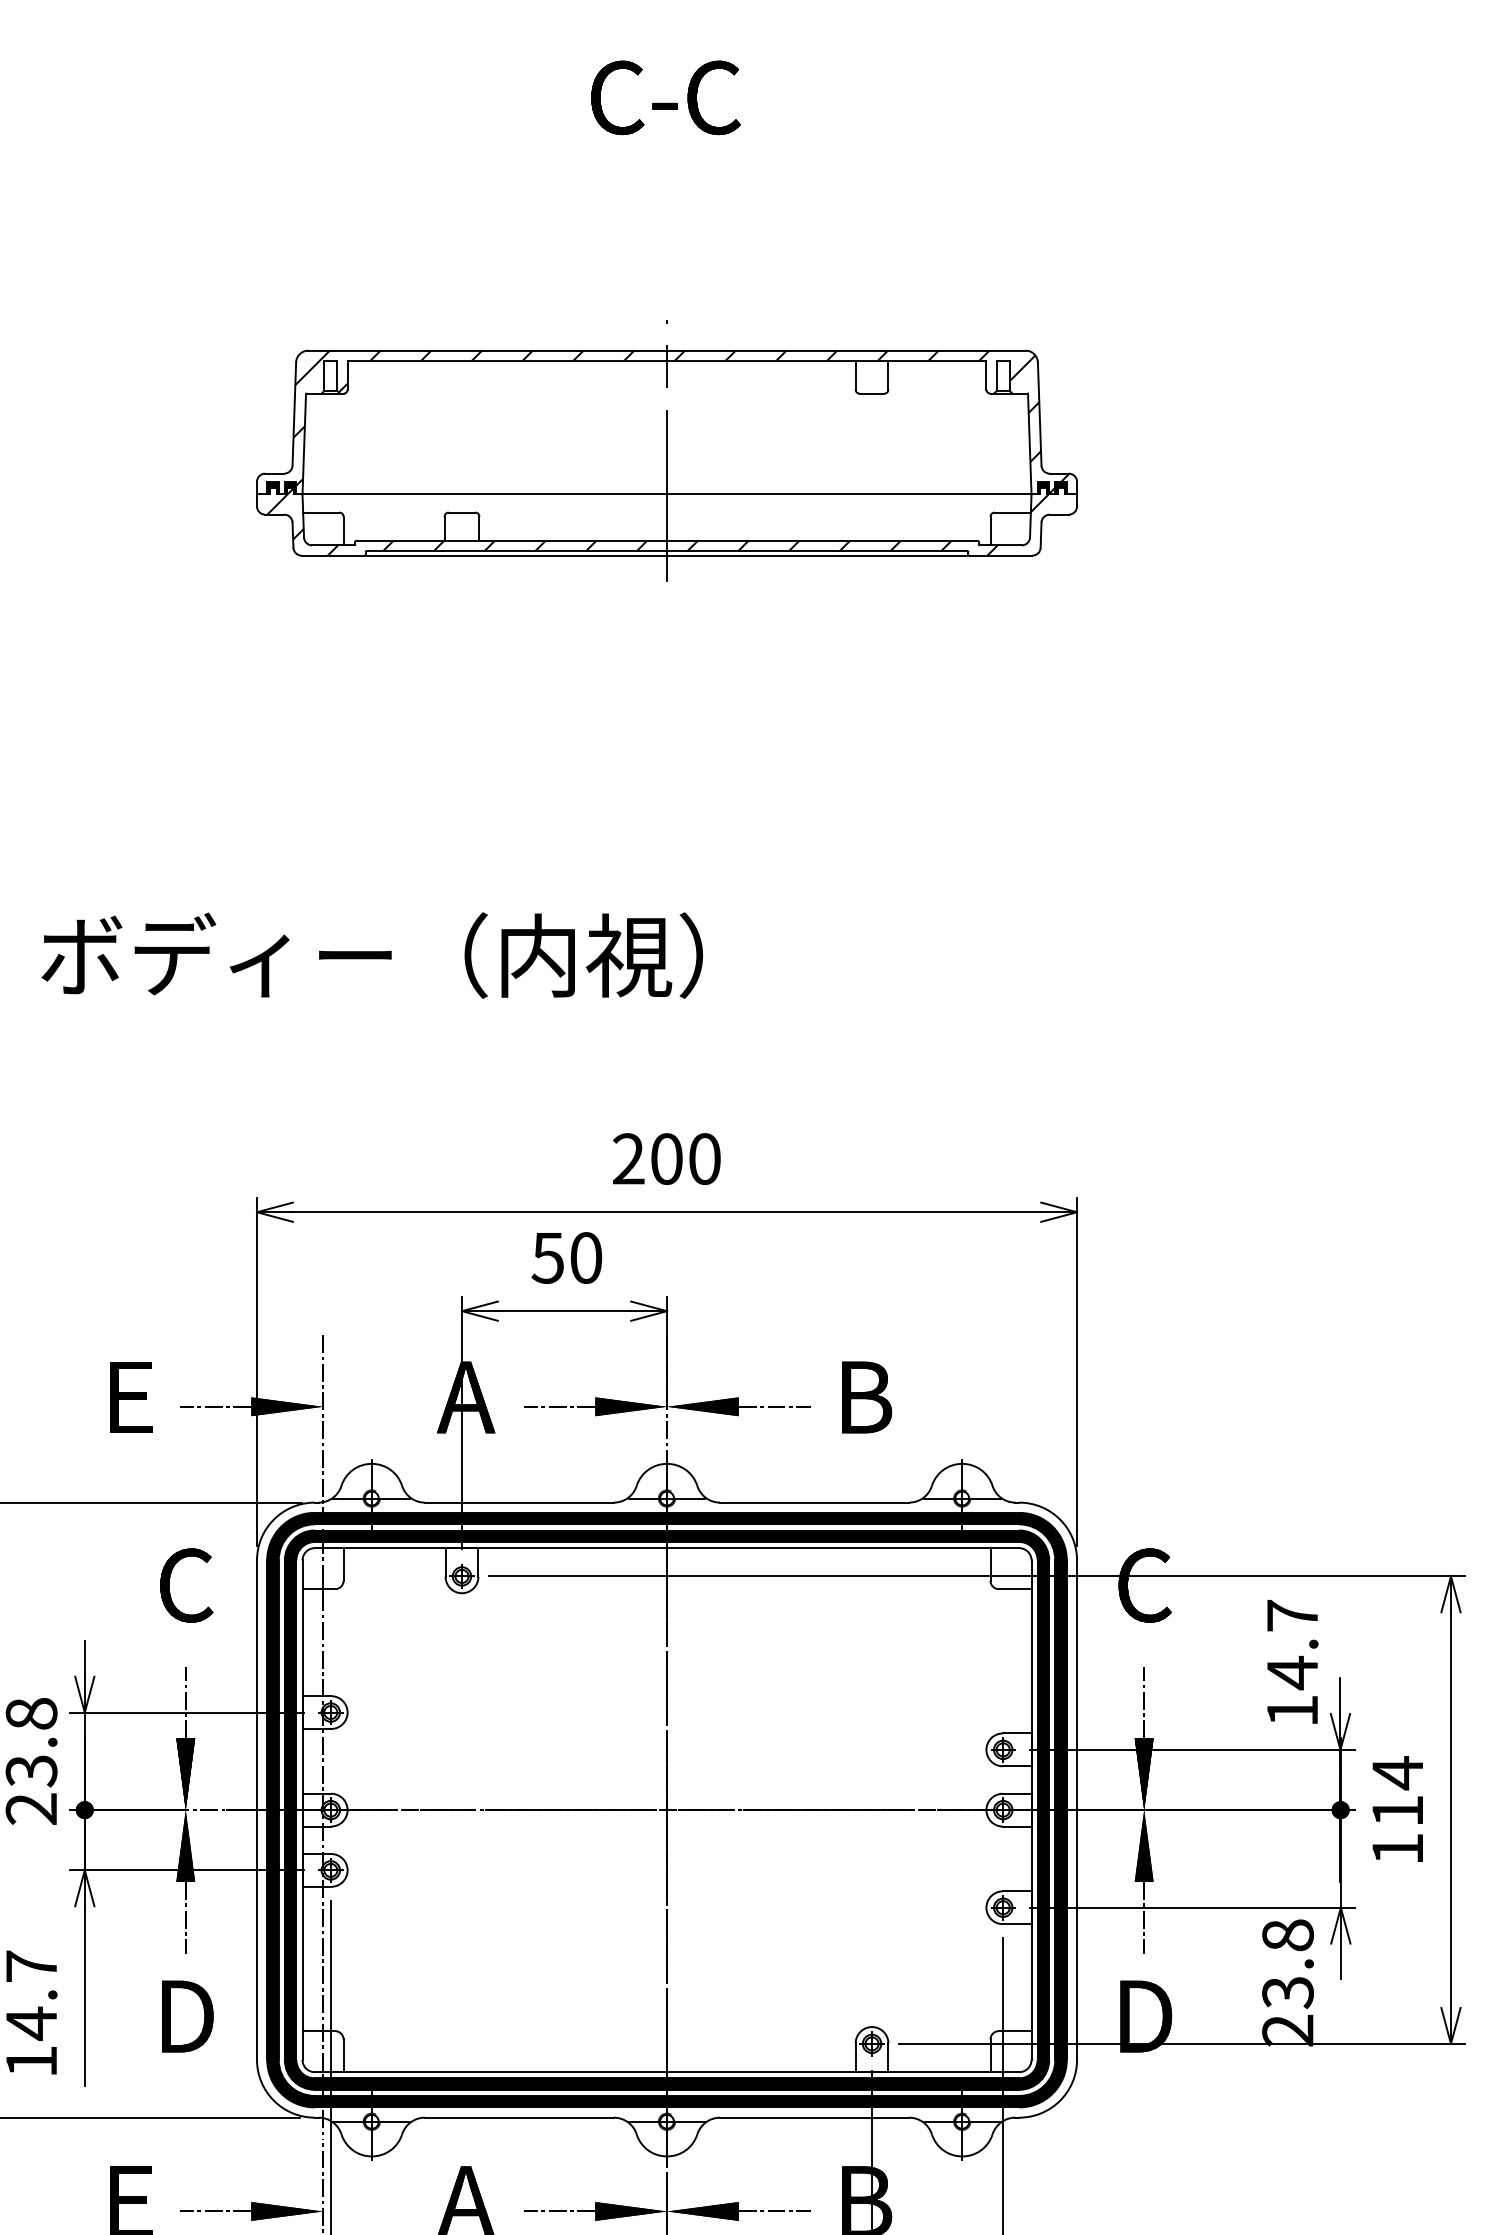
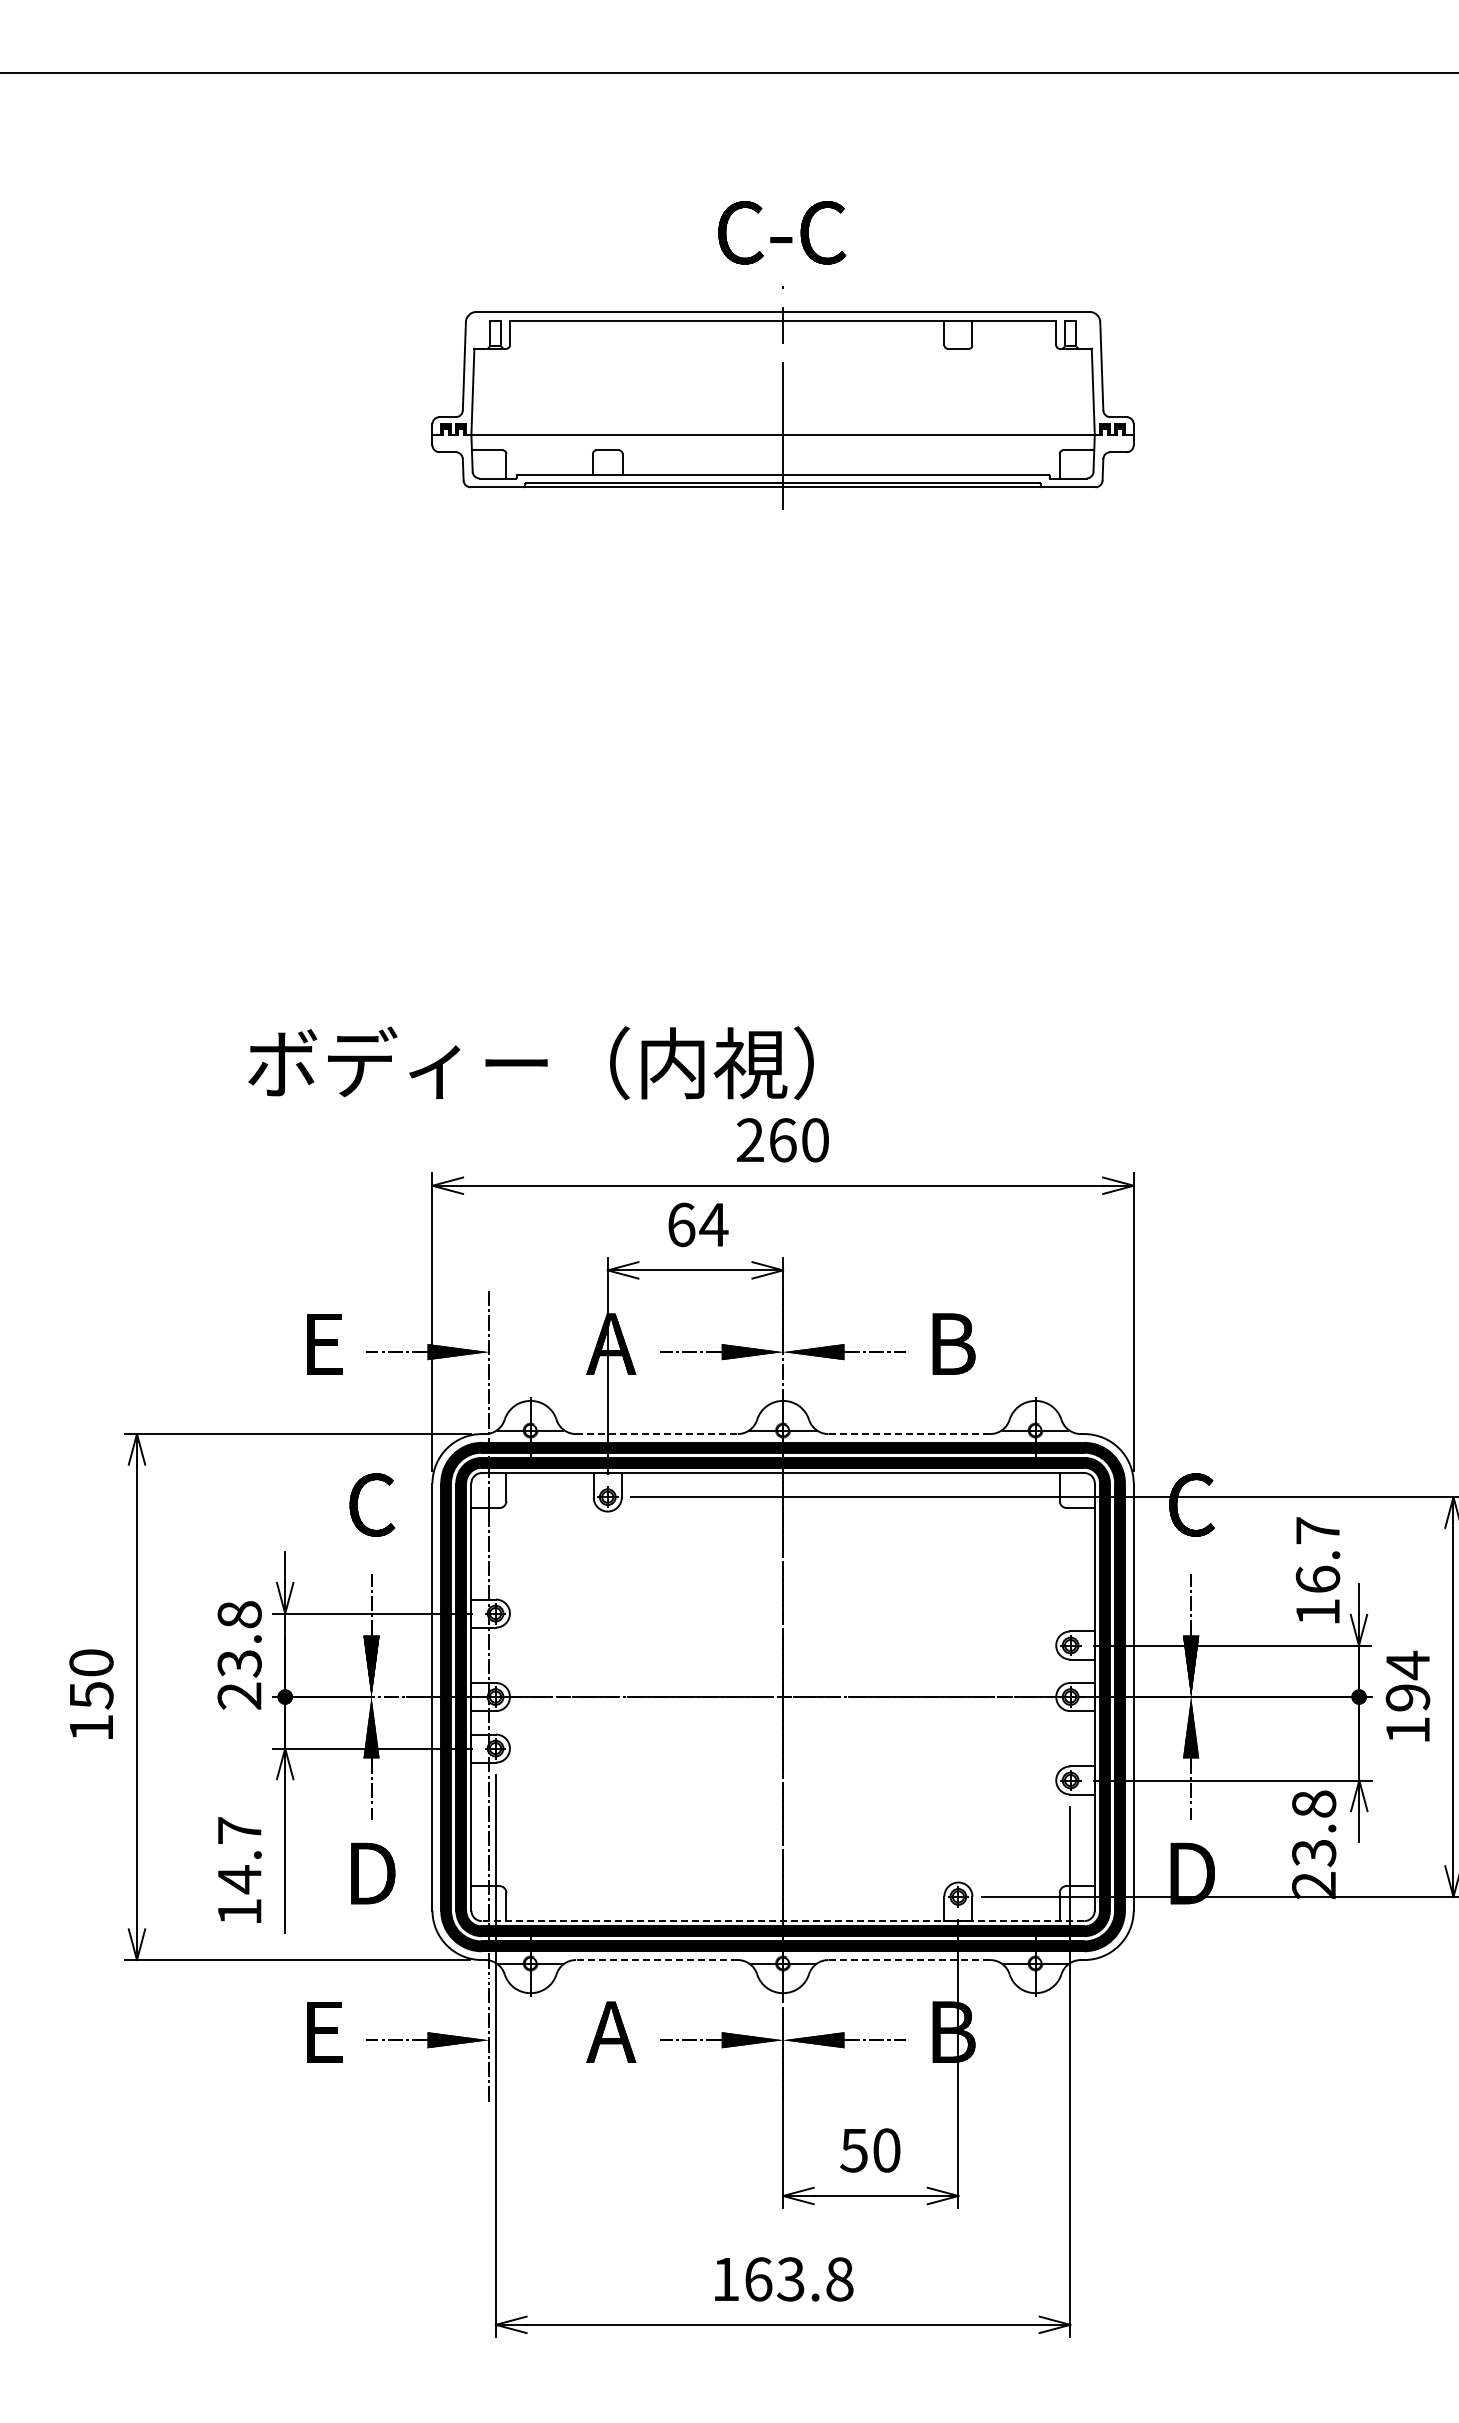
part: (666, 450) -> (782, 397), moved
text: (371, 955) -> (530, 1063), moved
text: (666, 1159) -> (782, 1140), 200 -> 260
text: (566, 1257) -> (697, 1224), 50 -> 64
line: (518, 1503) -> (656, 1434), solid -> dashed
line: (814, 1503) -> (909, 1434), solid -> dashed
text: (1291, 1672) -> (1317, 1579), 14.7 -> 16.7
text: (1397, 1810) -> (1407, 1697), 114 -> 194
line: (666, 2072) -> (782, 1921), solid -> dashed
line: (518, 2118) -> (656, 1960), solid -> dashed
line: (814, 2118) -> (909, 1960), solid -> dashed

